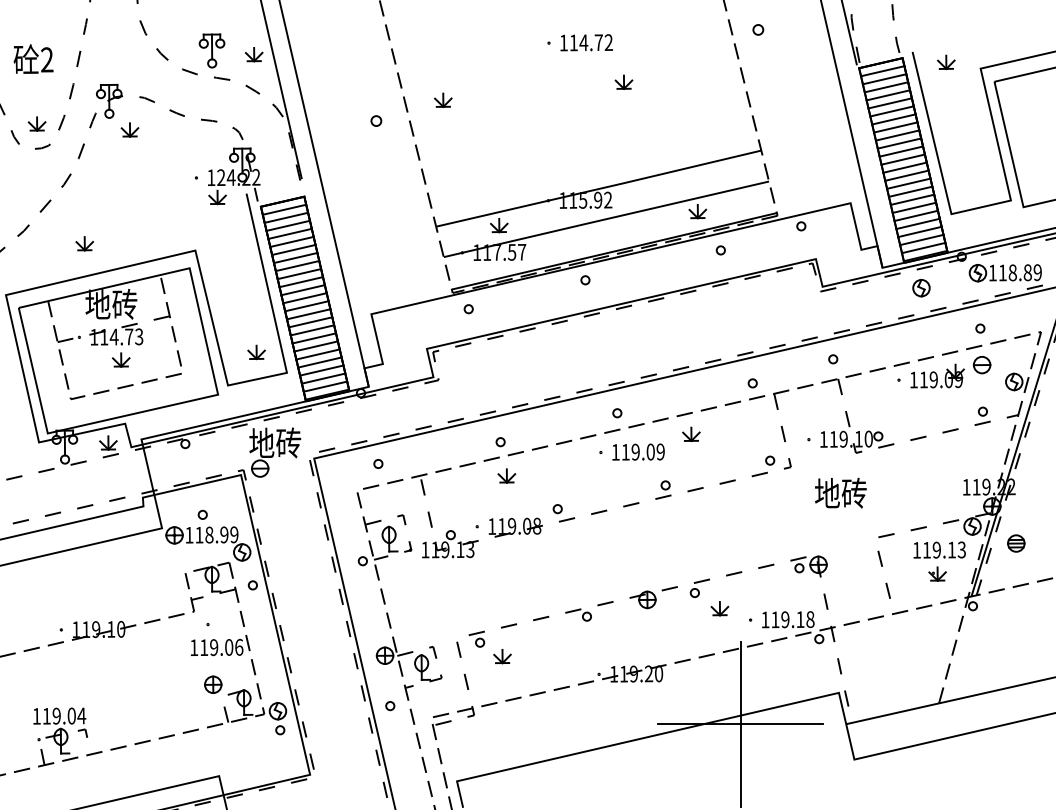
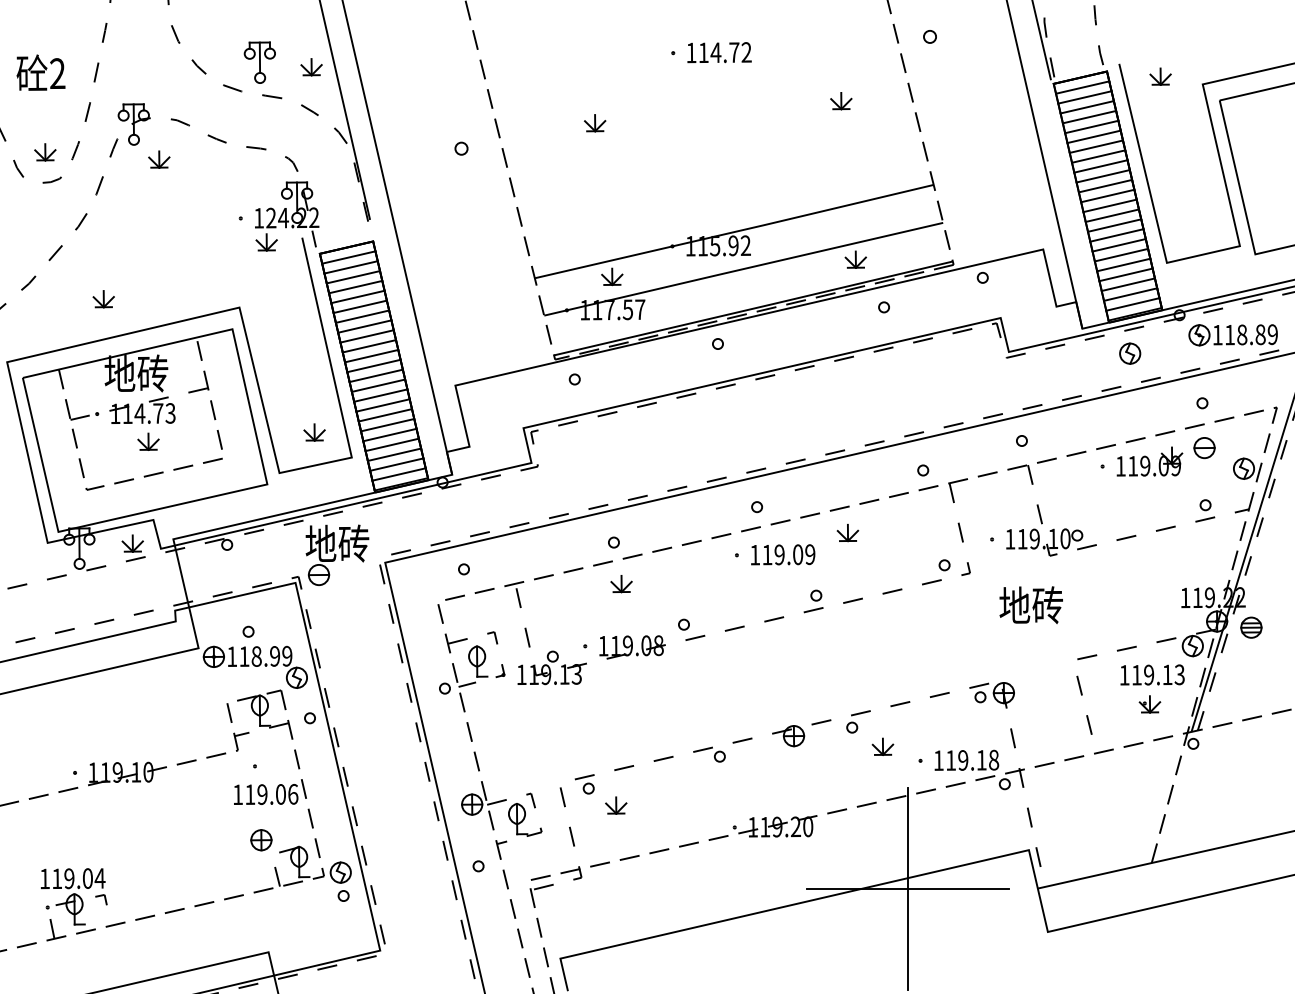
part: (623, 81) -> (840, 100), moved
part: (443, 99) -> (595, 122), moved
part: (1016, 543) -> (1251, 627), moved

